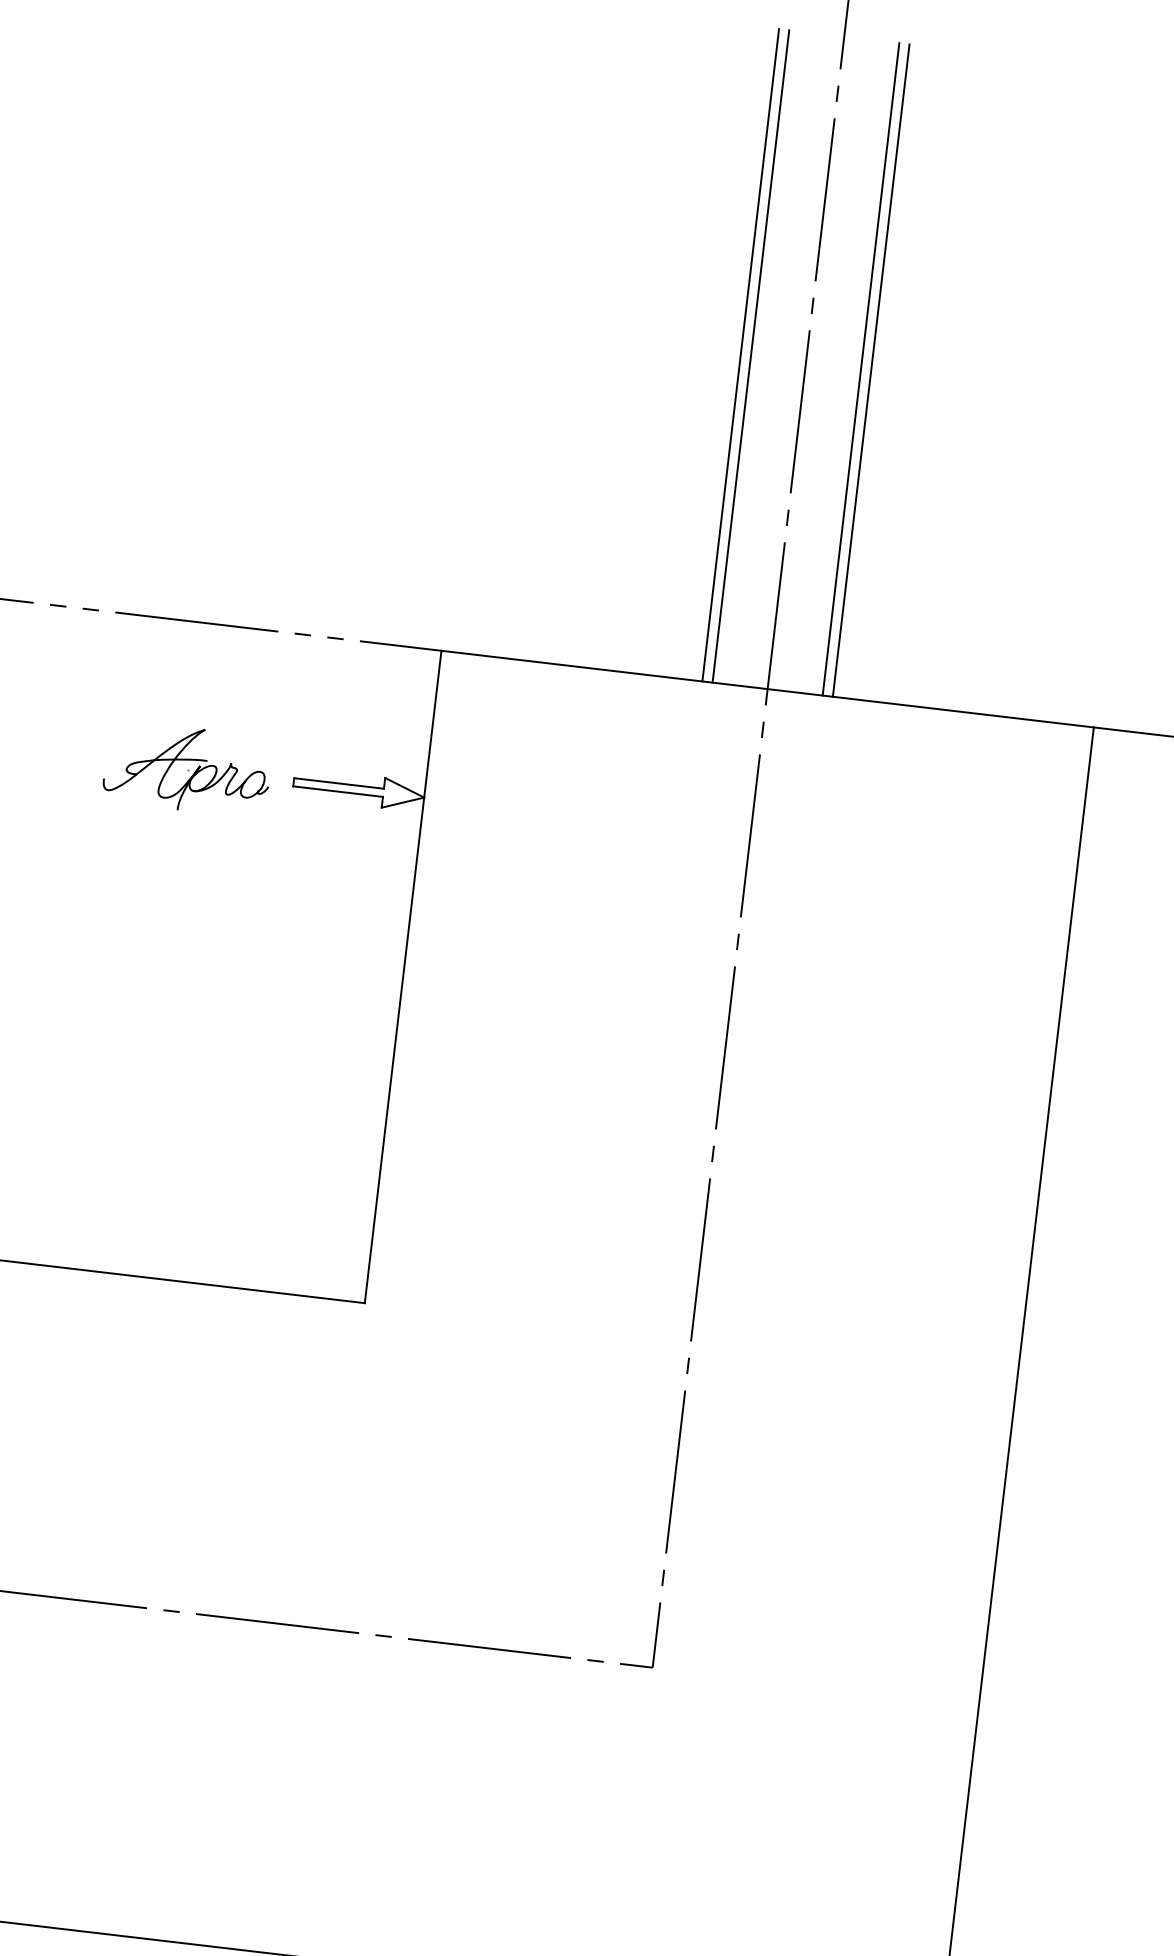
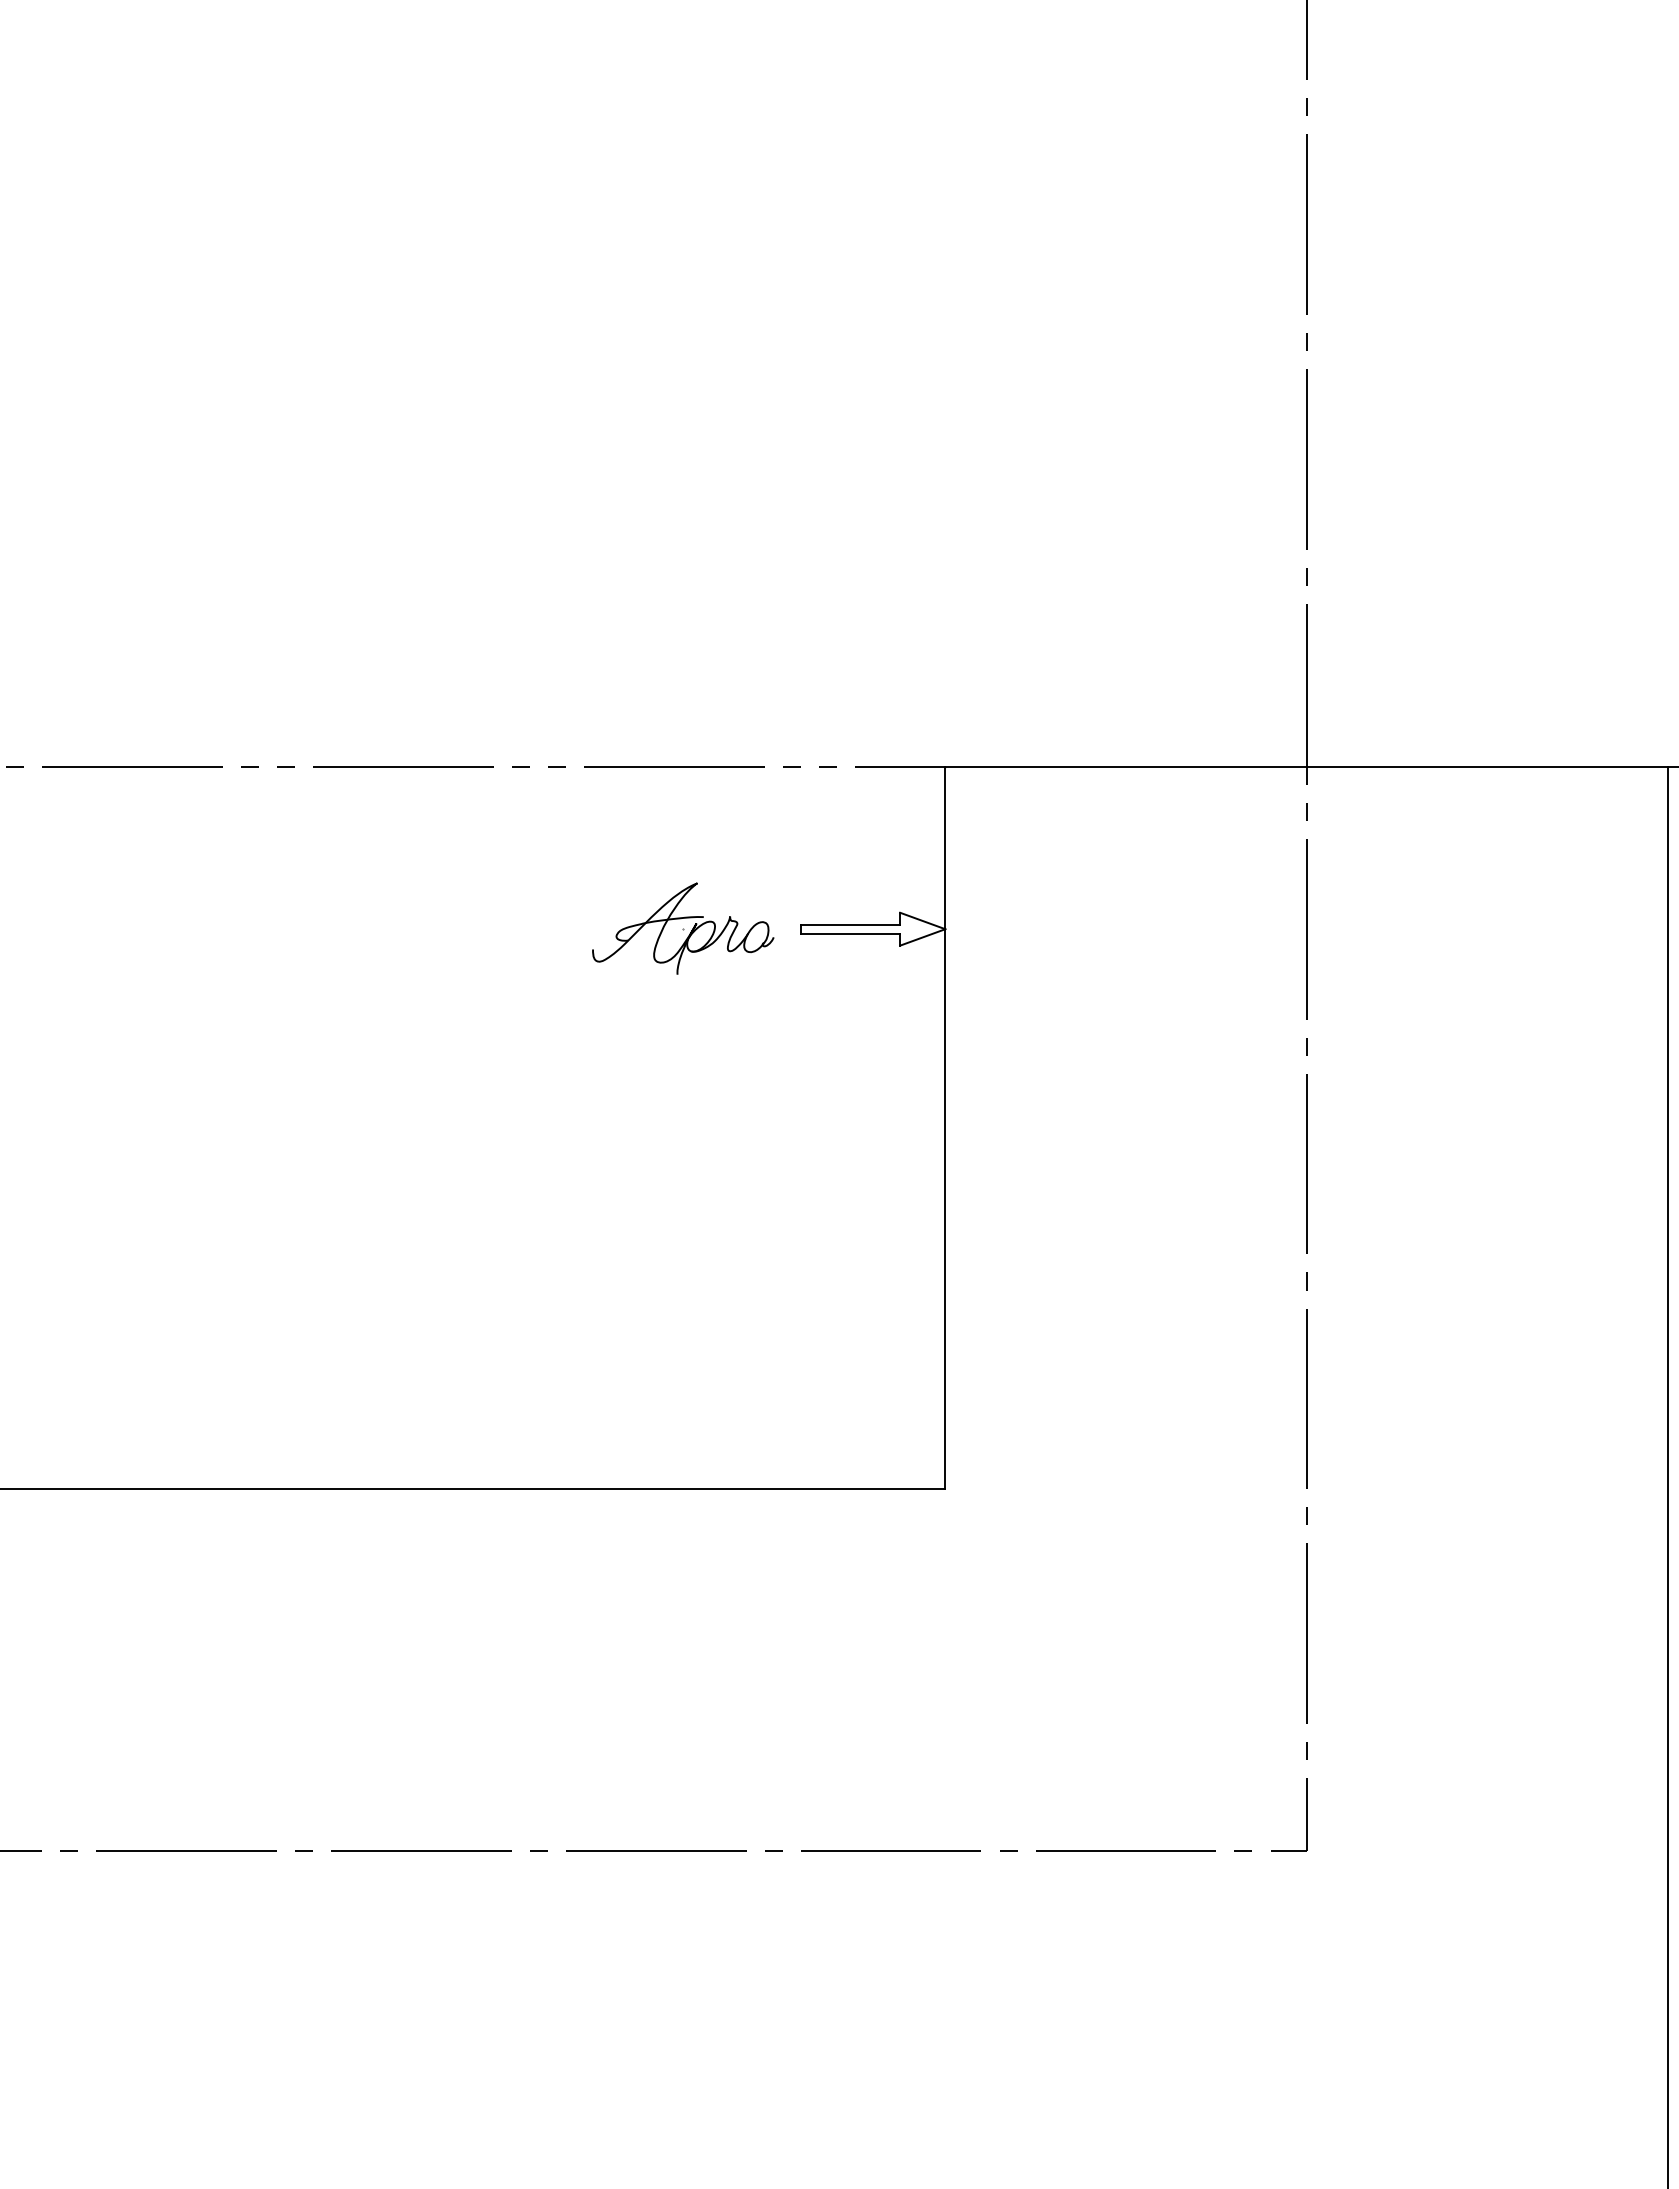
line: (740, 354) -> (1234, 404), removed
line: (750, 355) -> (1245, 404), removed
line: (860, 368) -> (1367, 404), removed
line: (870, 369) -> (1378, 404), removed

